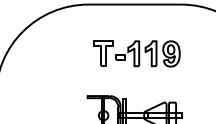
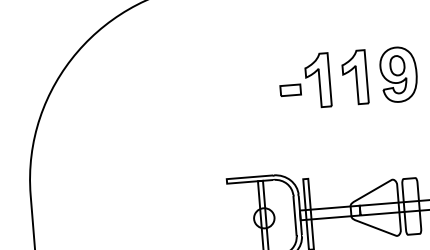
part: (103, 53) -> (253, 85), removed

